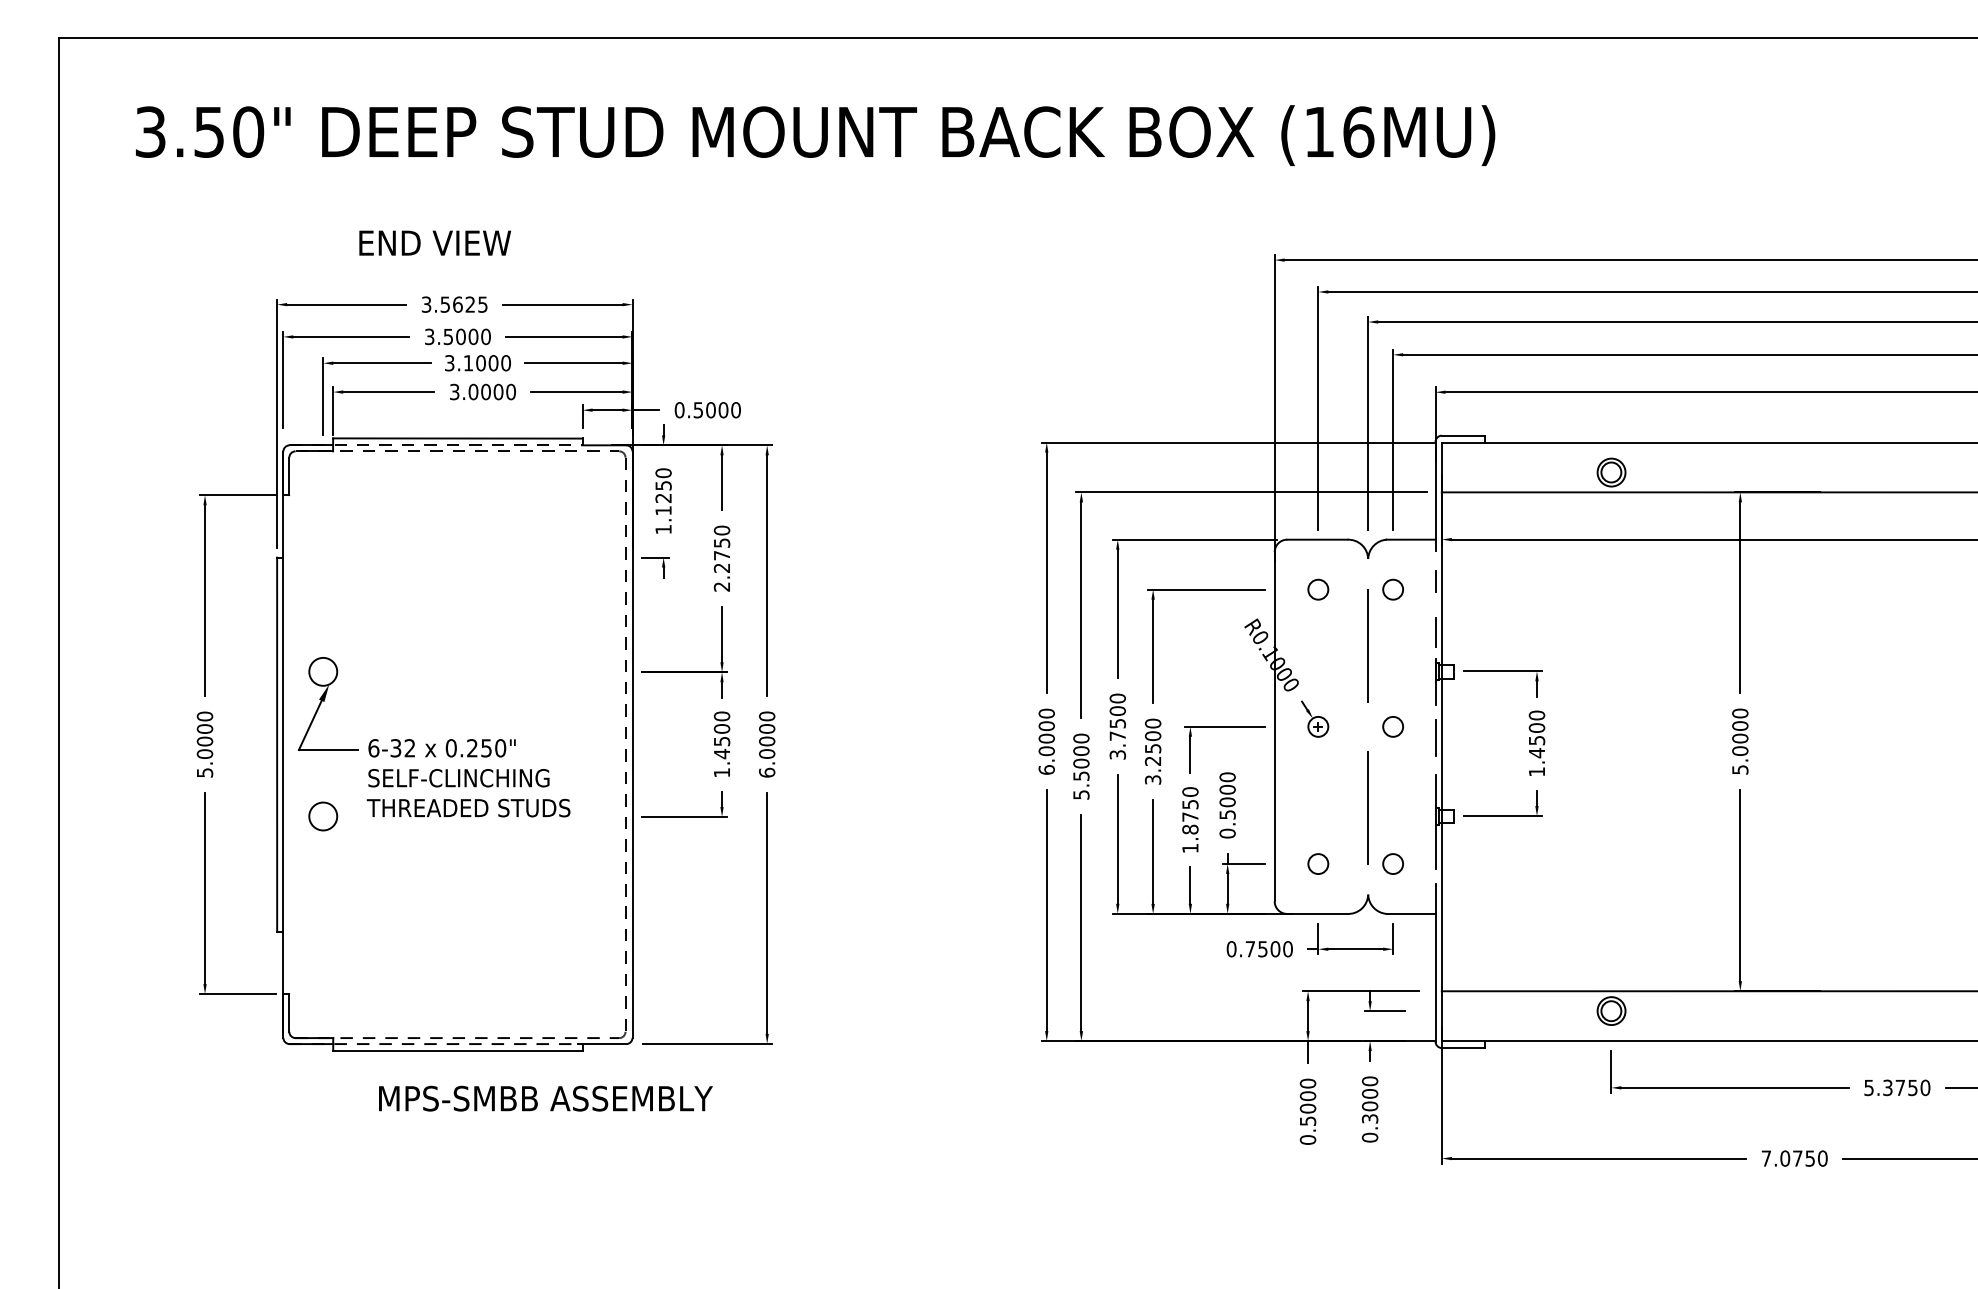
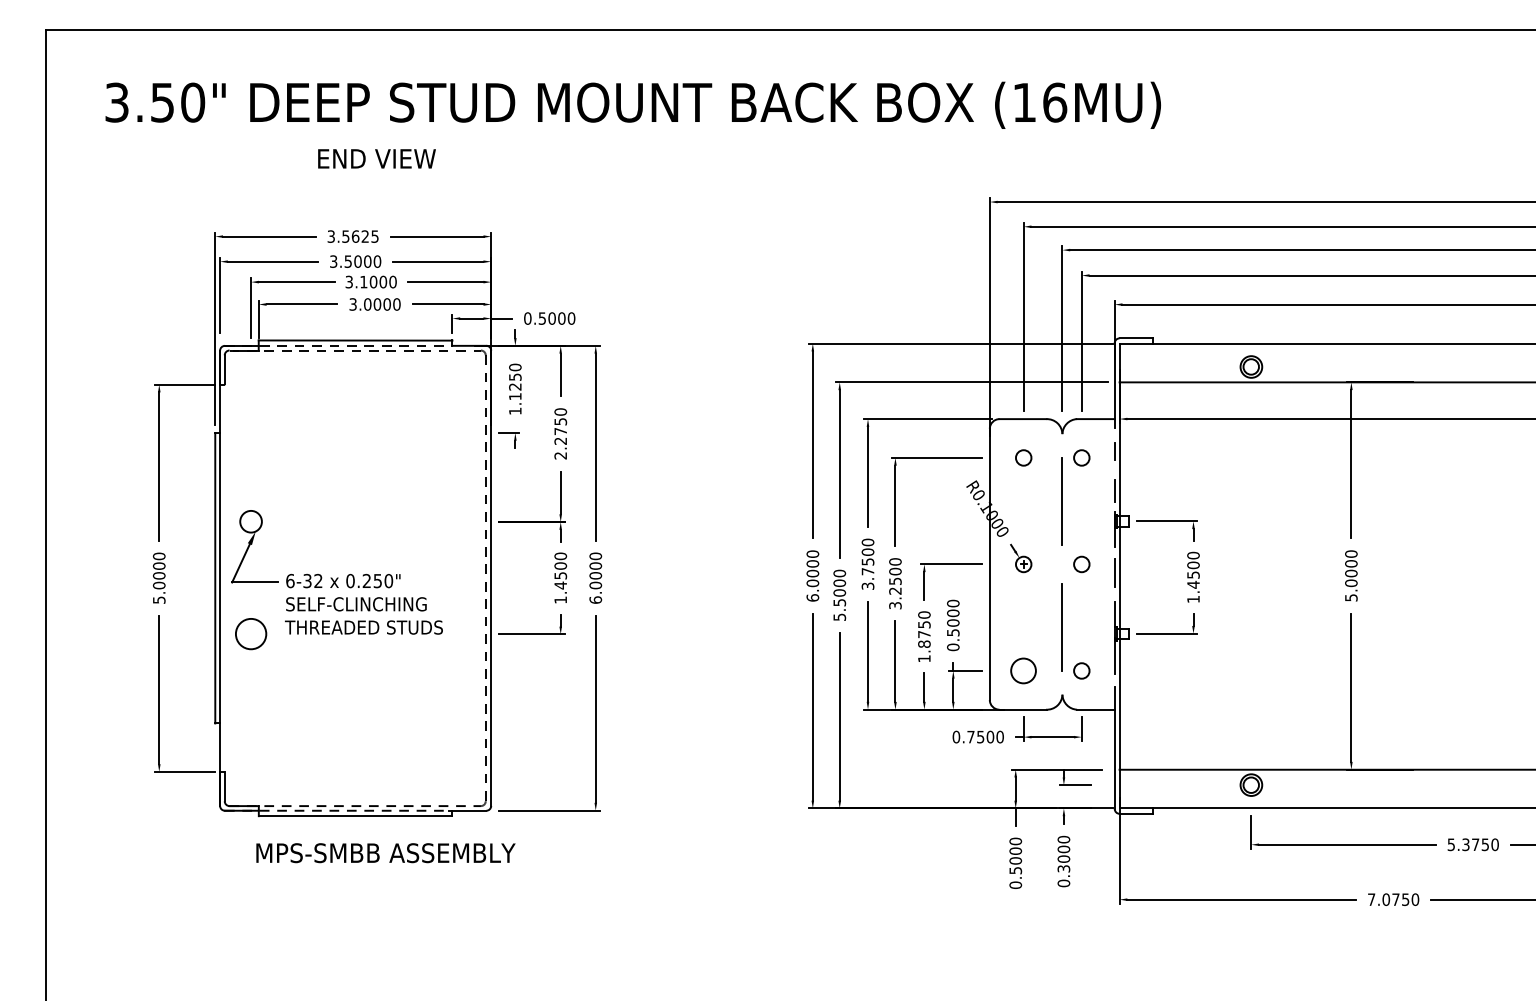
text: (434, 242) -> (376, 158), moved
circle: (322, 815) -> (250, 633), size x1.4
circle: (1318, 863) -> (1023, 670), size x1.6
text: (545, 1099) -> (385, 853), moved

